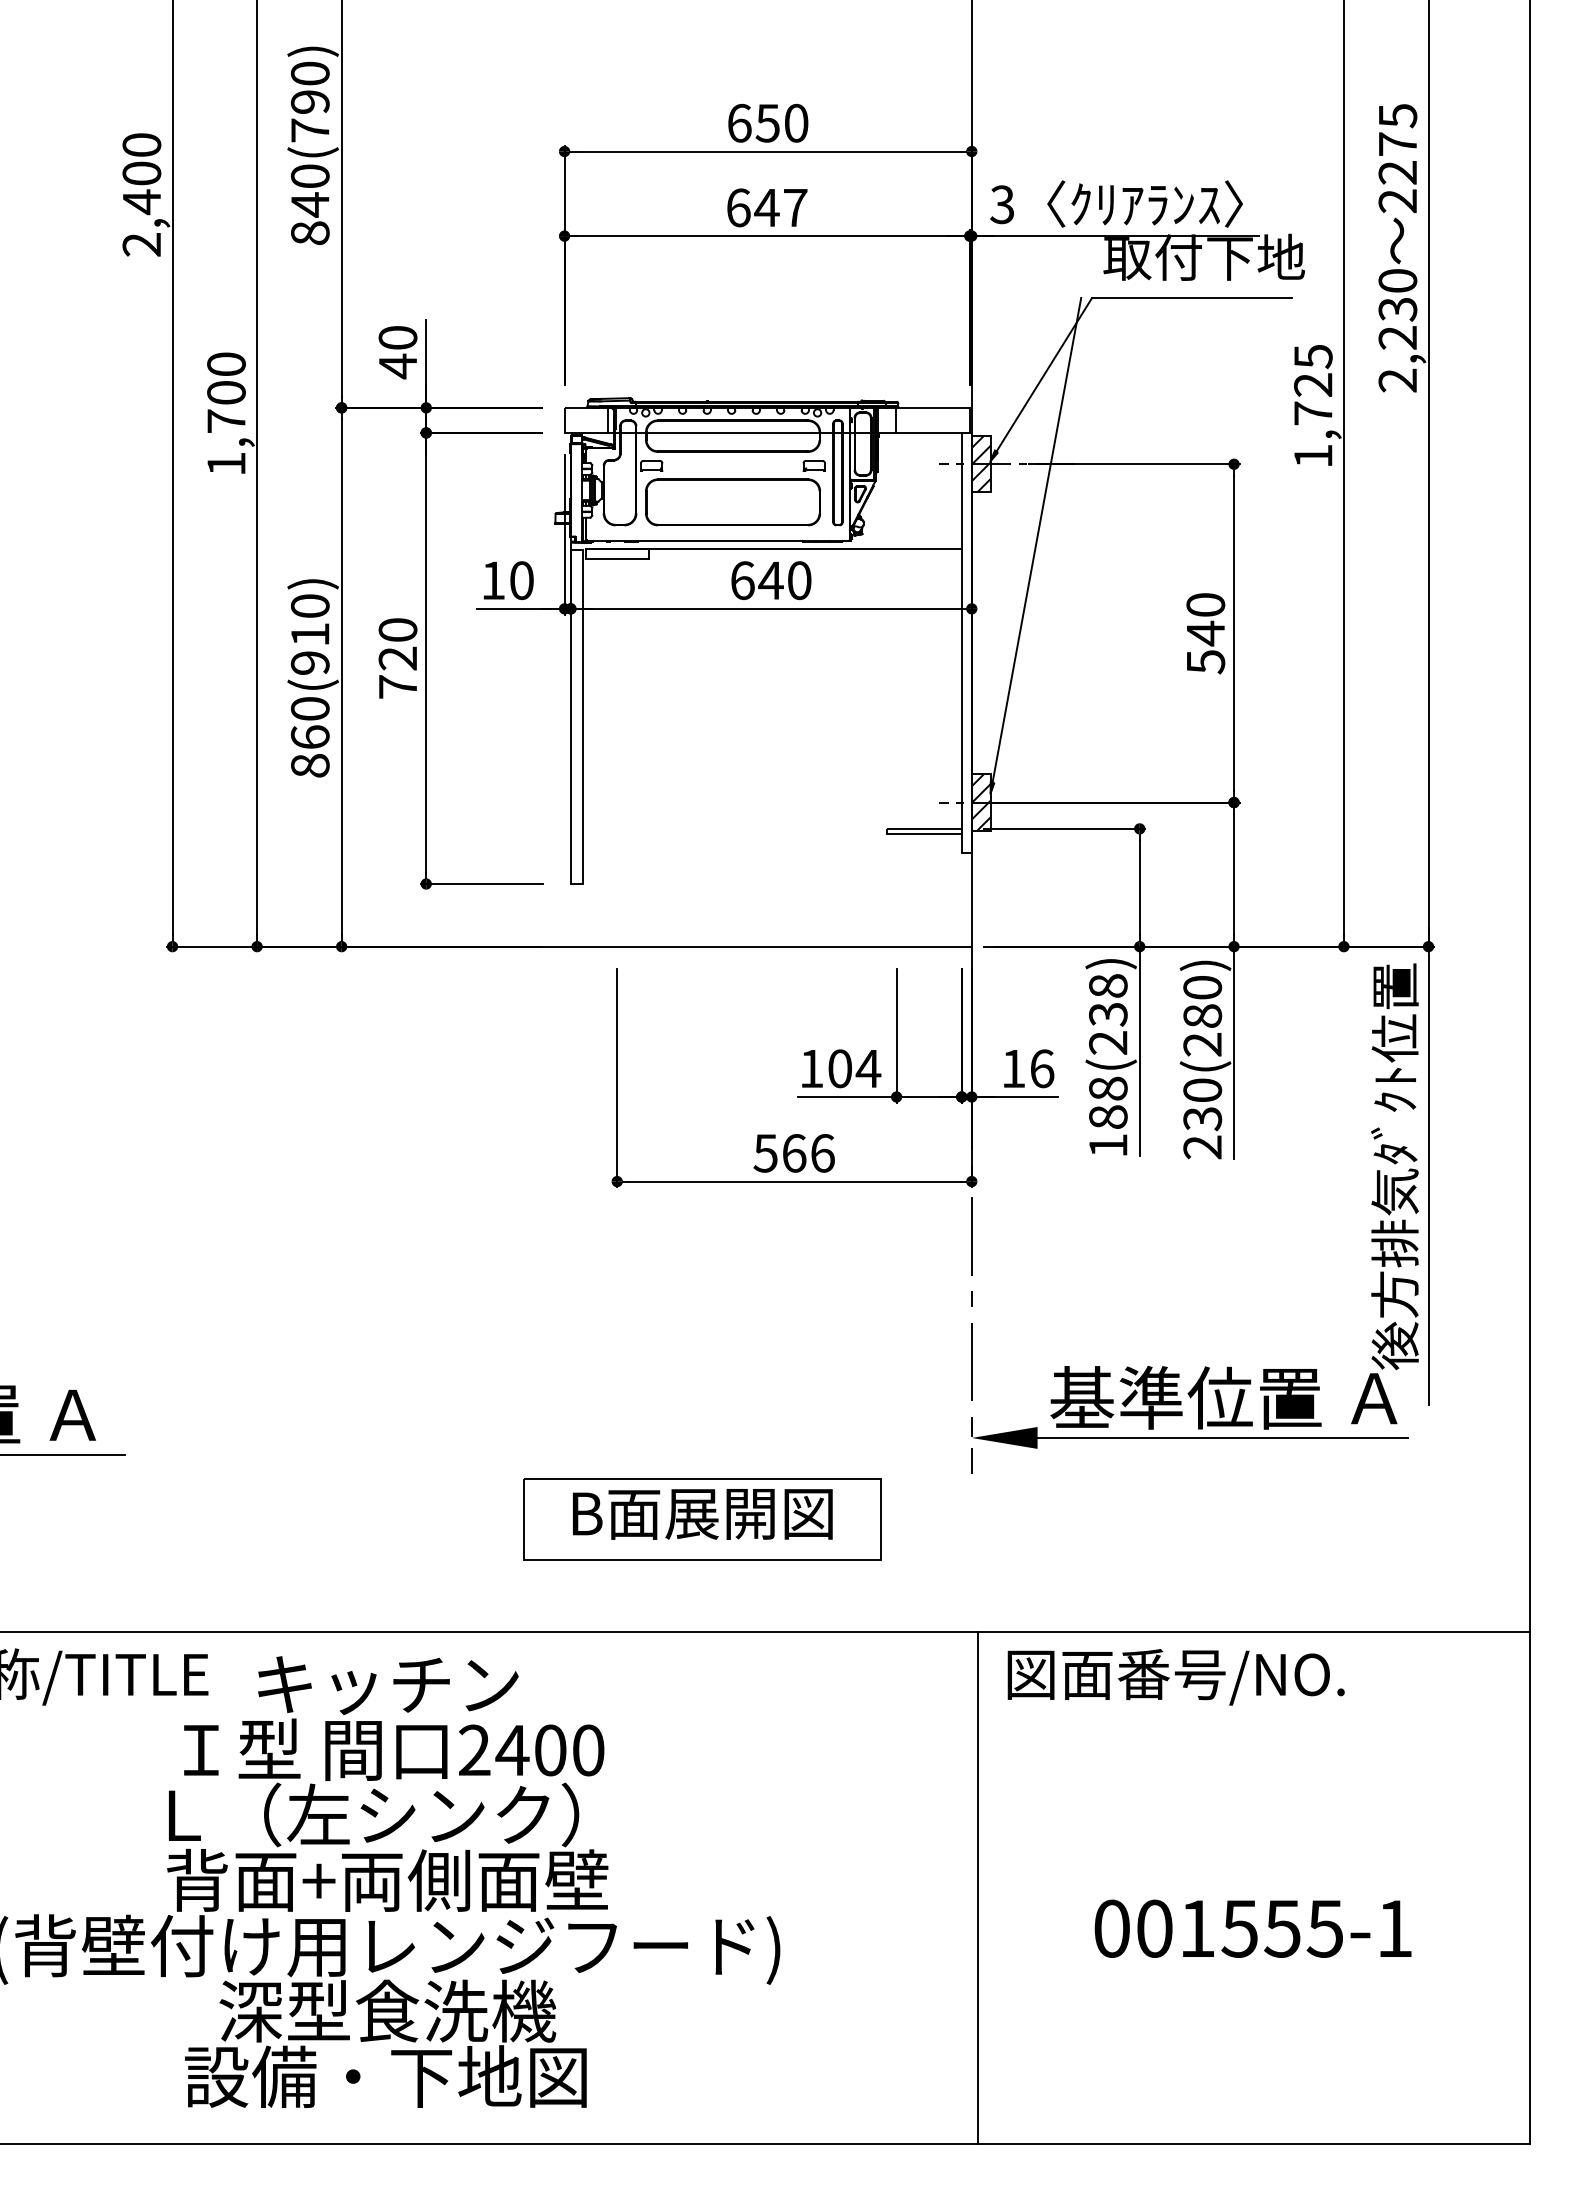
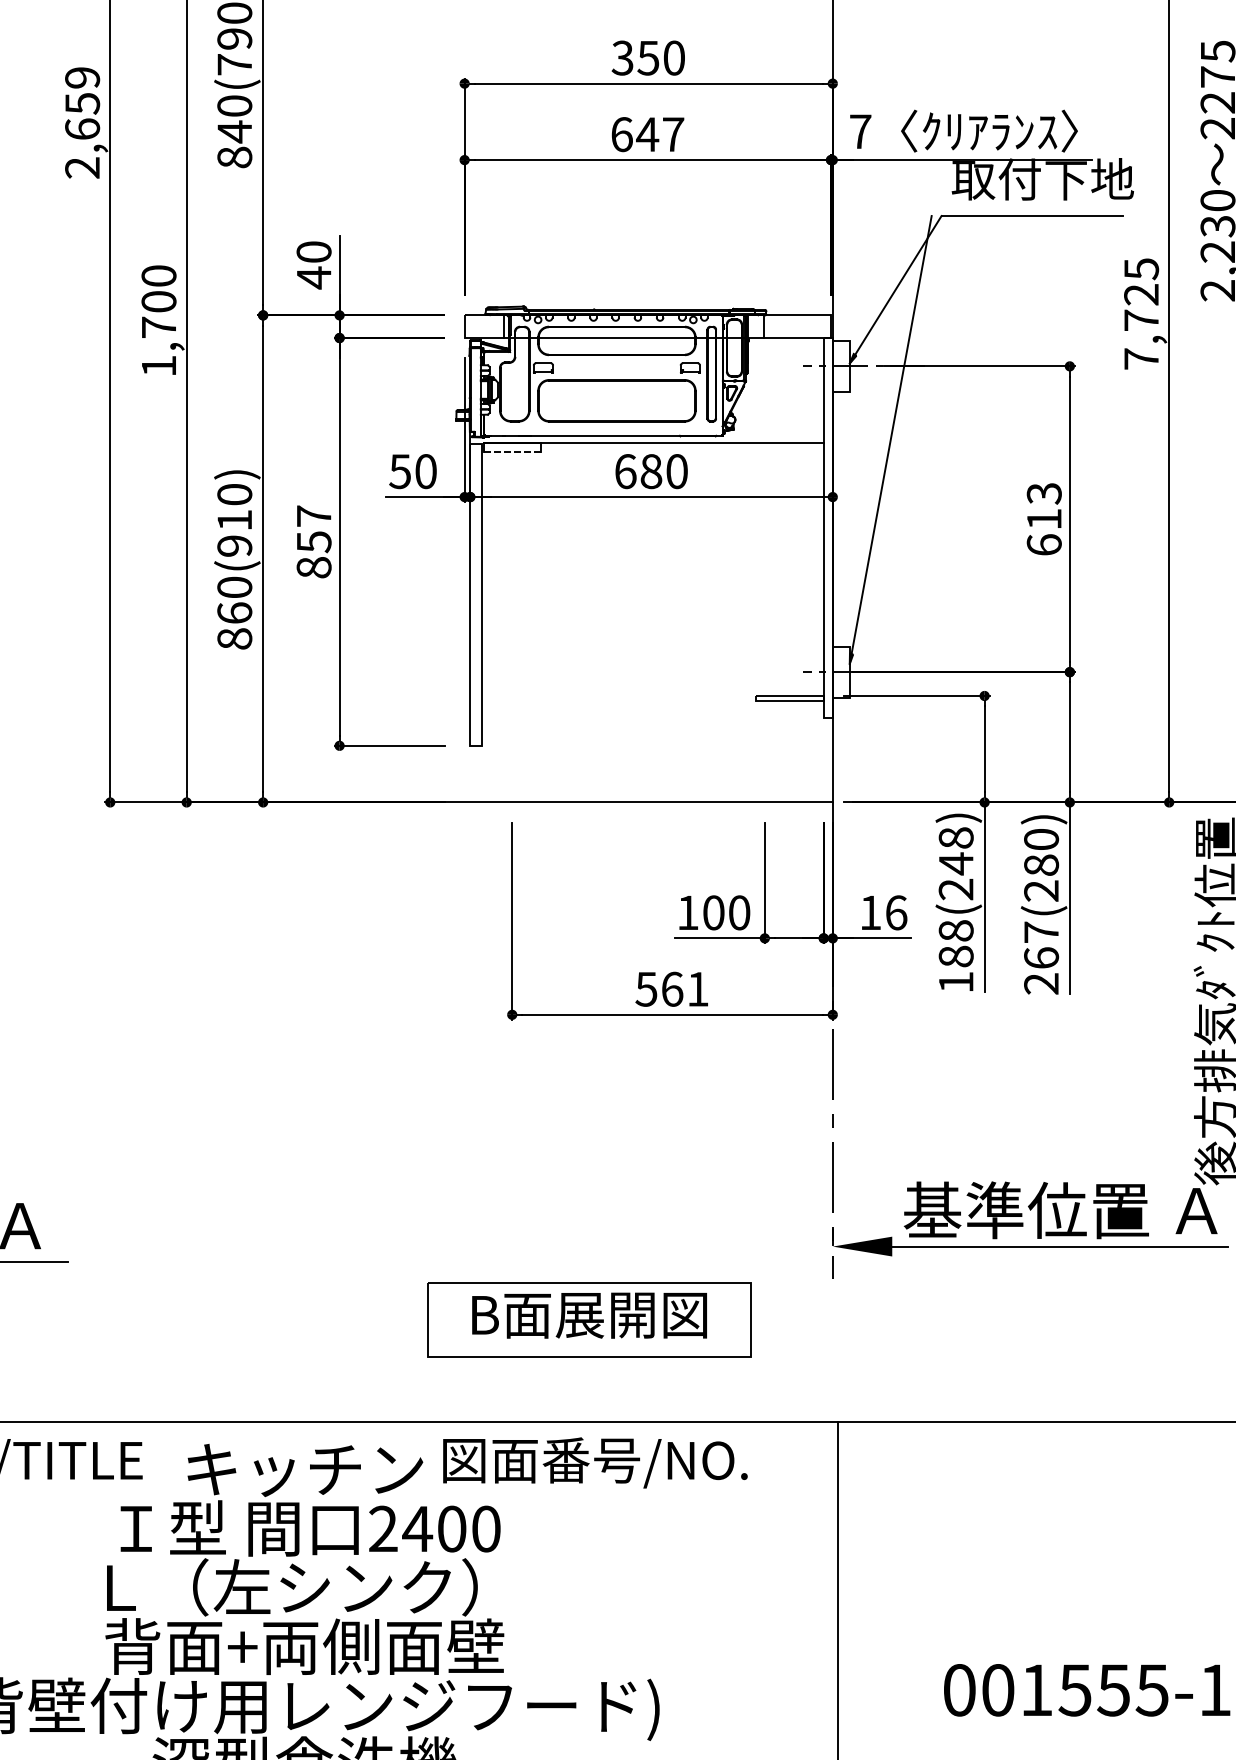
text: (739, 122) -> (622, 57), 650 -> 350
text: (141, 174) -> (82, 104), 2,400 -> 2,659
text: (1002, 204) -> (860, 131), 3 -> 7
text: (1313, 455) -> (1141, 358), 1,725 -> 7,725
hatch: (980, 464) -> (840, 366), removed
line: (618, 559) -> (513, 452), solid -> dashed
text: (493, 580) -> (400, 471), 10 -> 50
text: (770, 580) -> (650, 471), 640 -> 680
text: (1205, 633) -> (1044, 519), 540 -> 613
text: (397, 658) -> (313, 541), 720 -> 857
hatch: (980, 802) -> (840, 672), removed
text: (1108, 1014) -> (956, 863), 188(238) -> 188(248)
text: (868, 1068) -> (739, 912), 104 -> 100
text: (1202, 1104) -> (1041, 945), 230(280) -> 267(280)
text: (822, 1153) -> (697, 989), 566 -> 561
text: (1175, 1677) -> (594, 1463), moved

